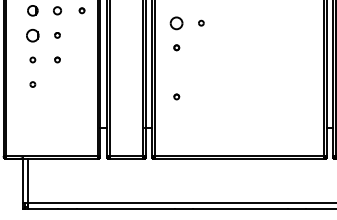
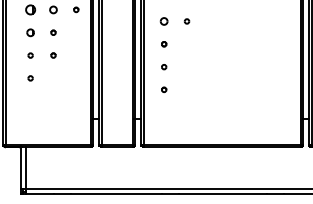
part: (176, 22) -> (163, 20), size x0.62
part: (32, 34) -> (30, 31), size x0.62
part: (176, 72) -> (163, 67), added

